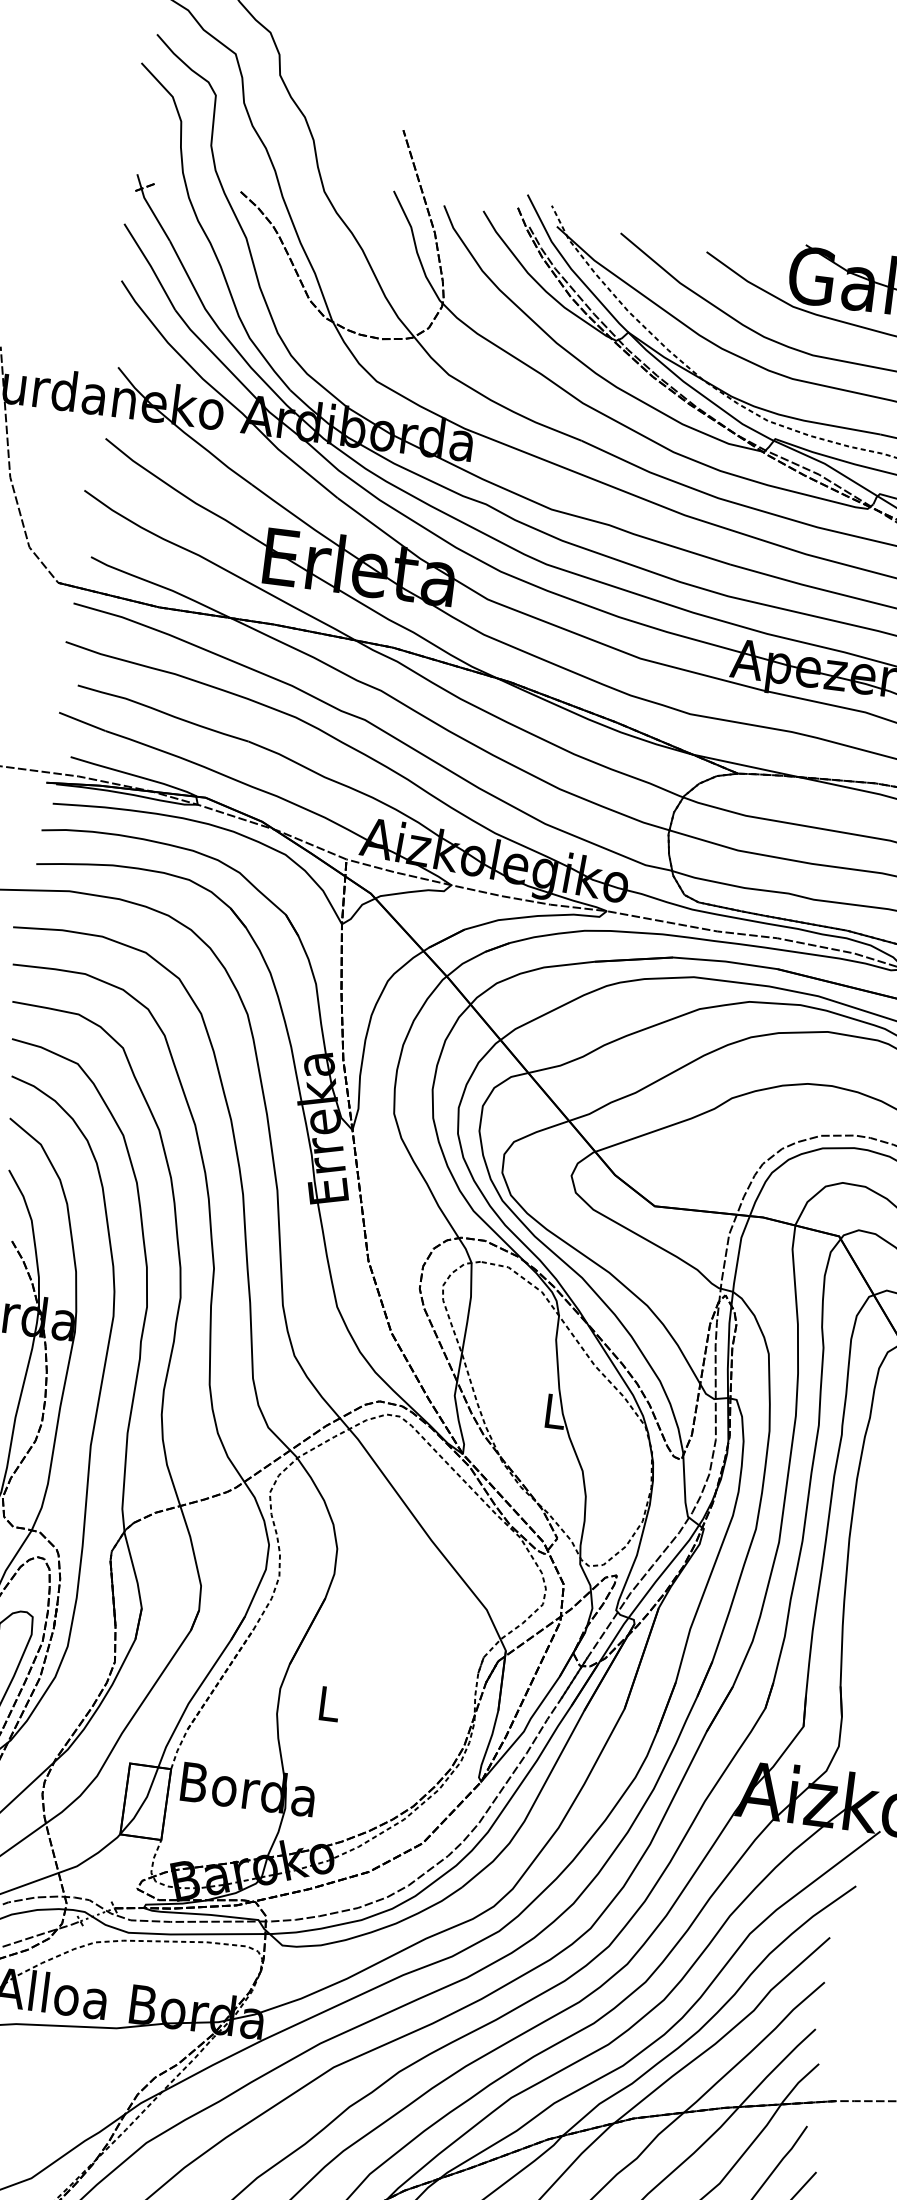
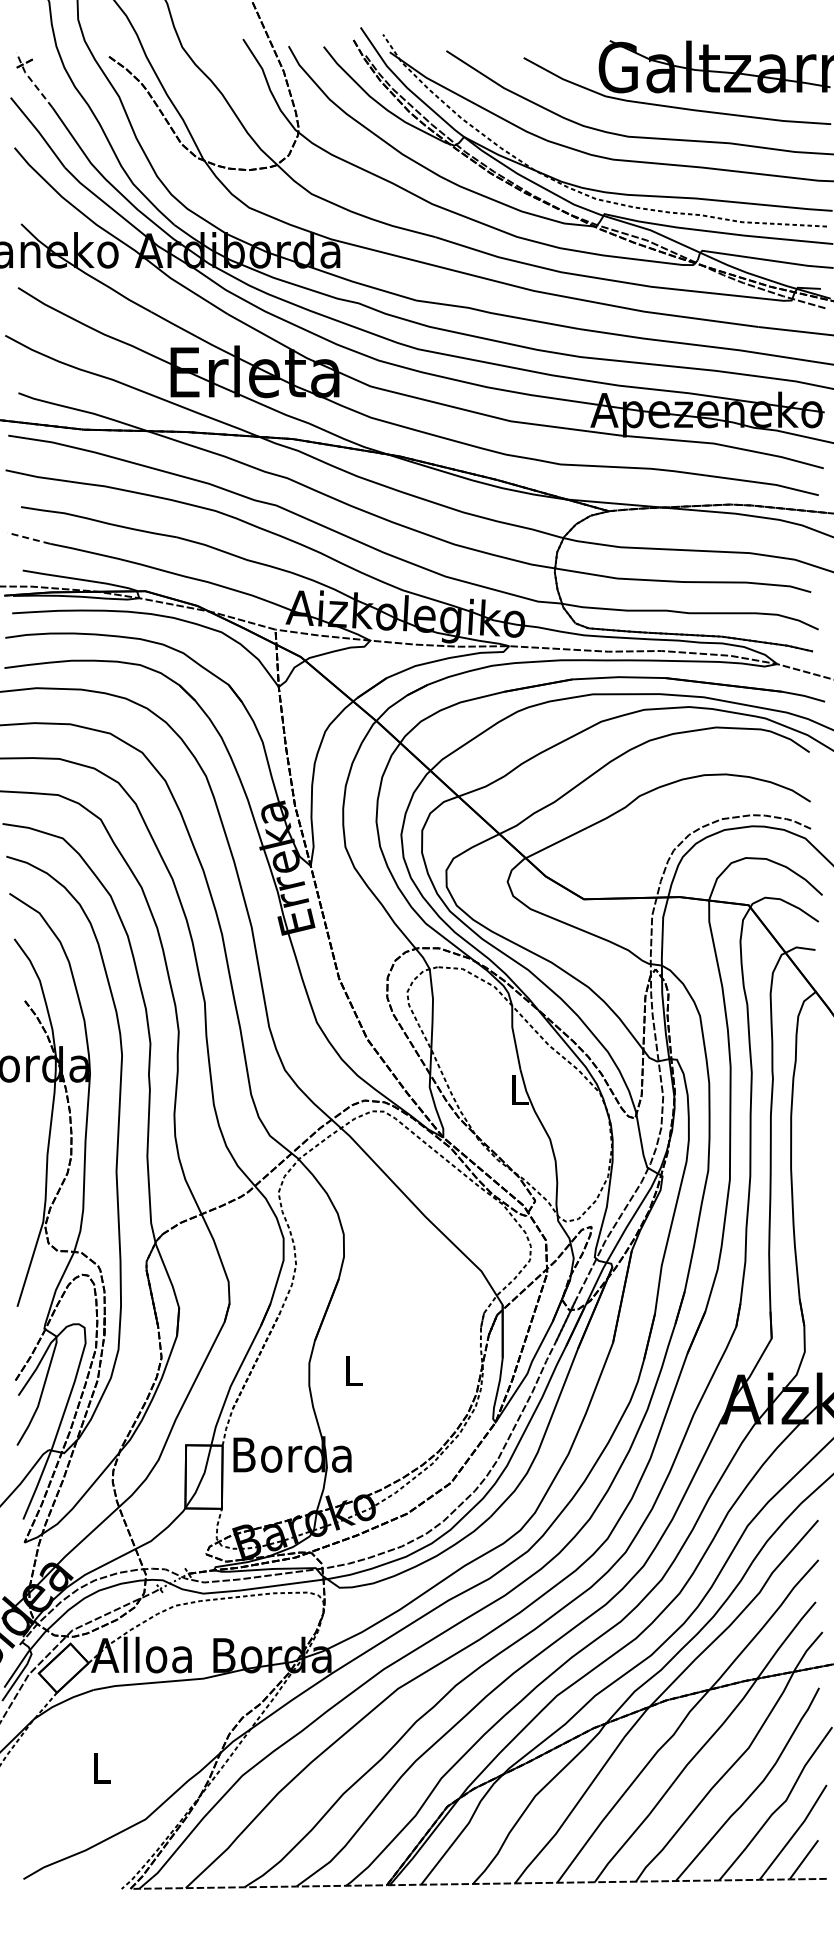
line: (149, 208) -> (31, 81), solid -> dashed
line: (81, 721) -> (28, 538), solid -> dashed

